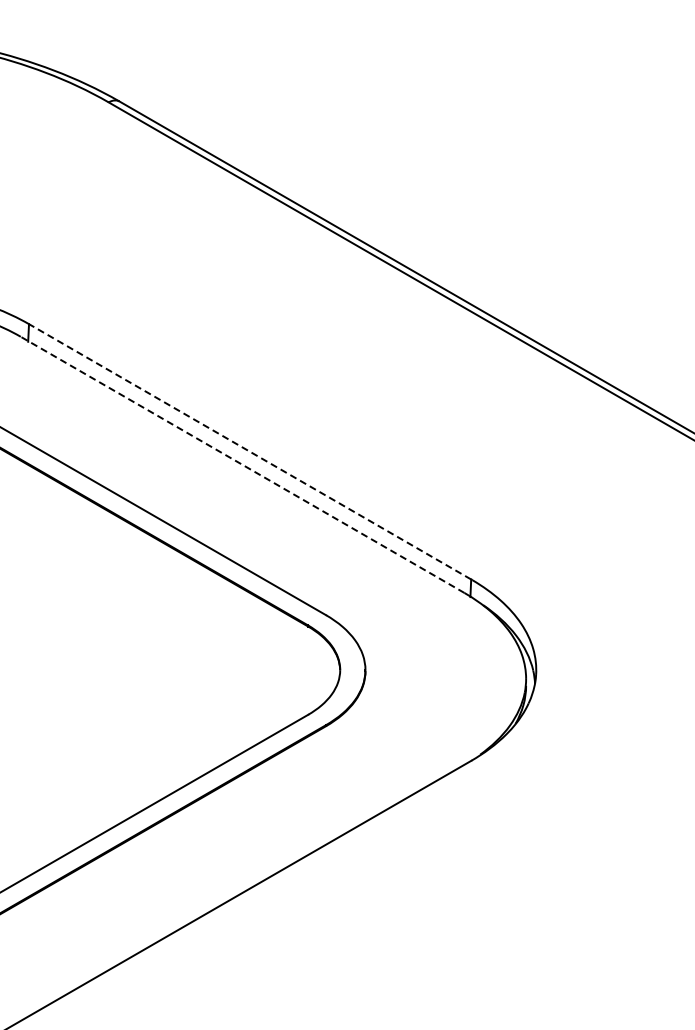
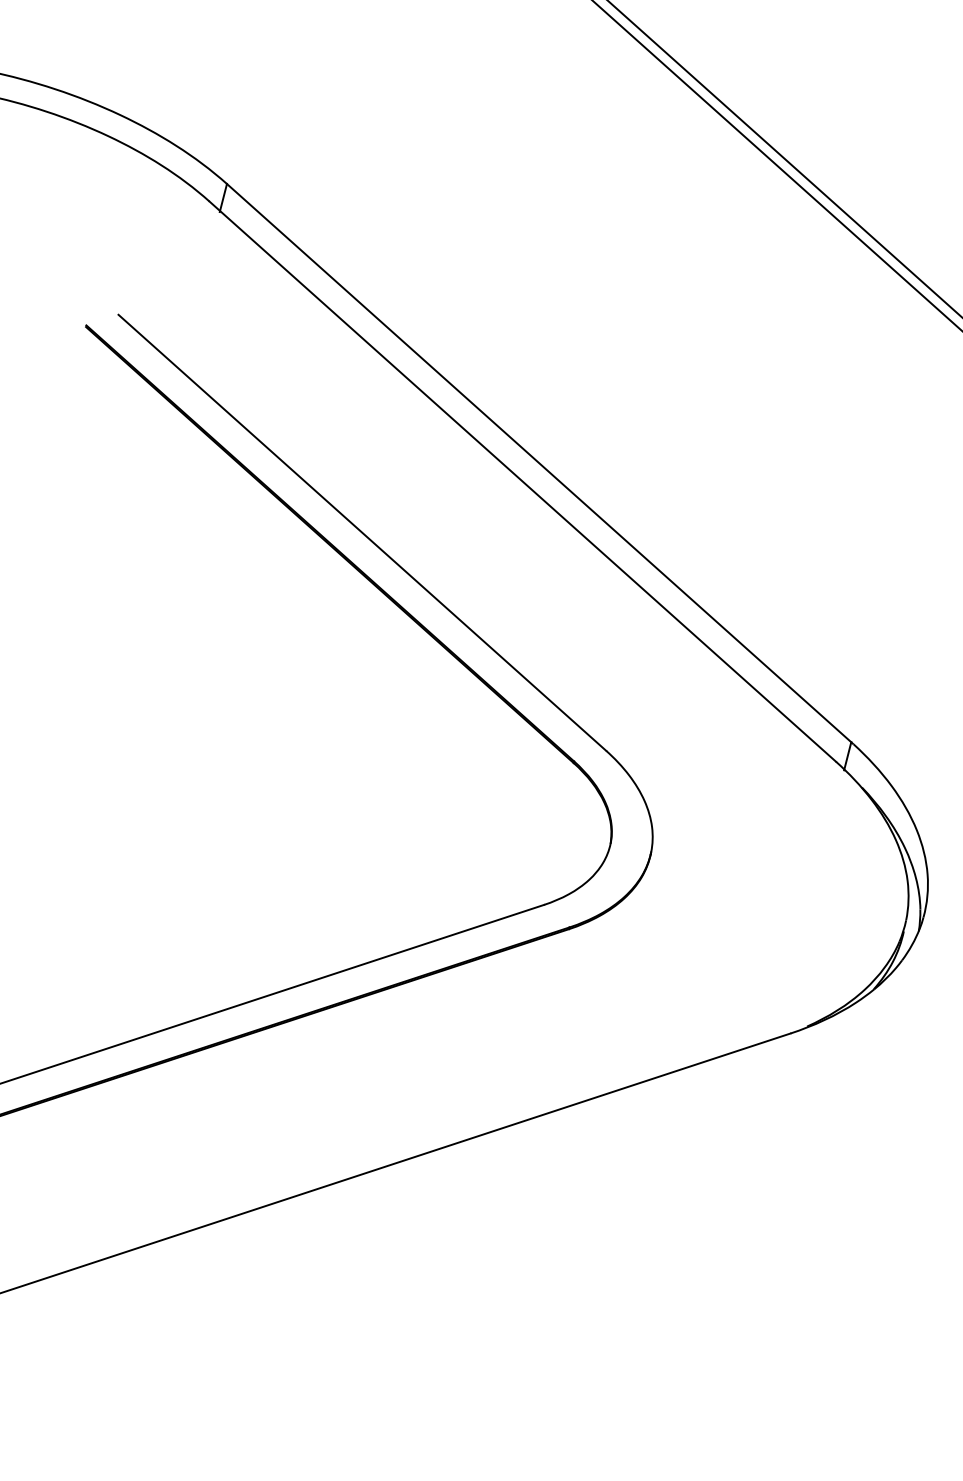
line: (249, 451) -> (538, 462), dashed -> solid
line: (242, 464) -> (522, 480), dashed -> solid

